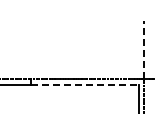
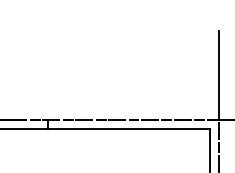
line: (144, 49) -> (219, 75), dashed -> solid
line: (84, 84) -> (128, 128), dashed -> solid

